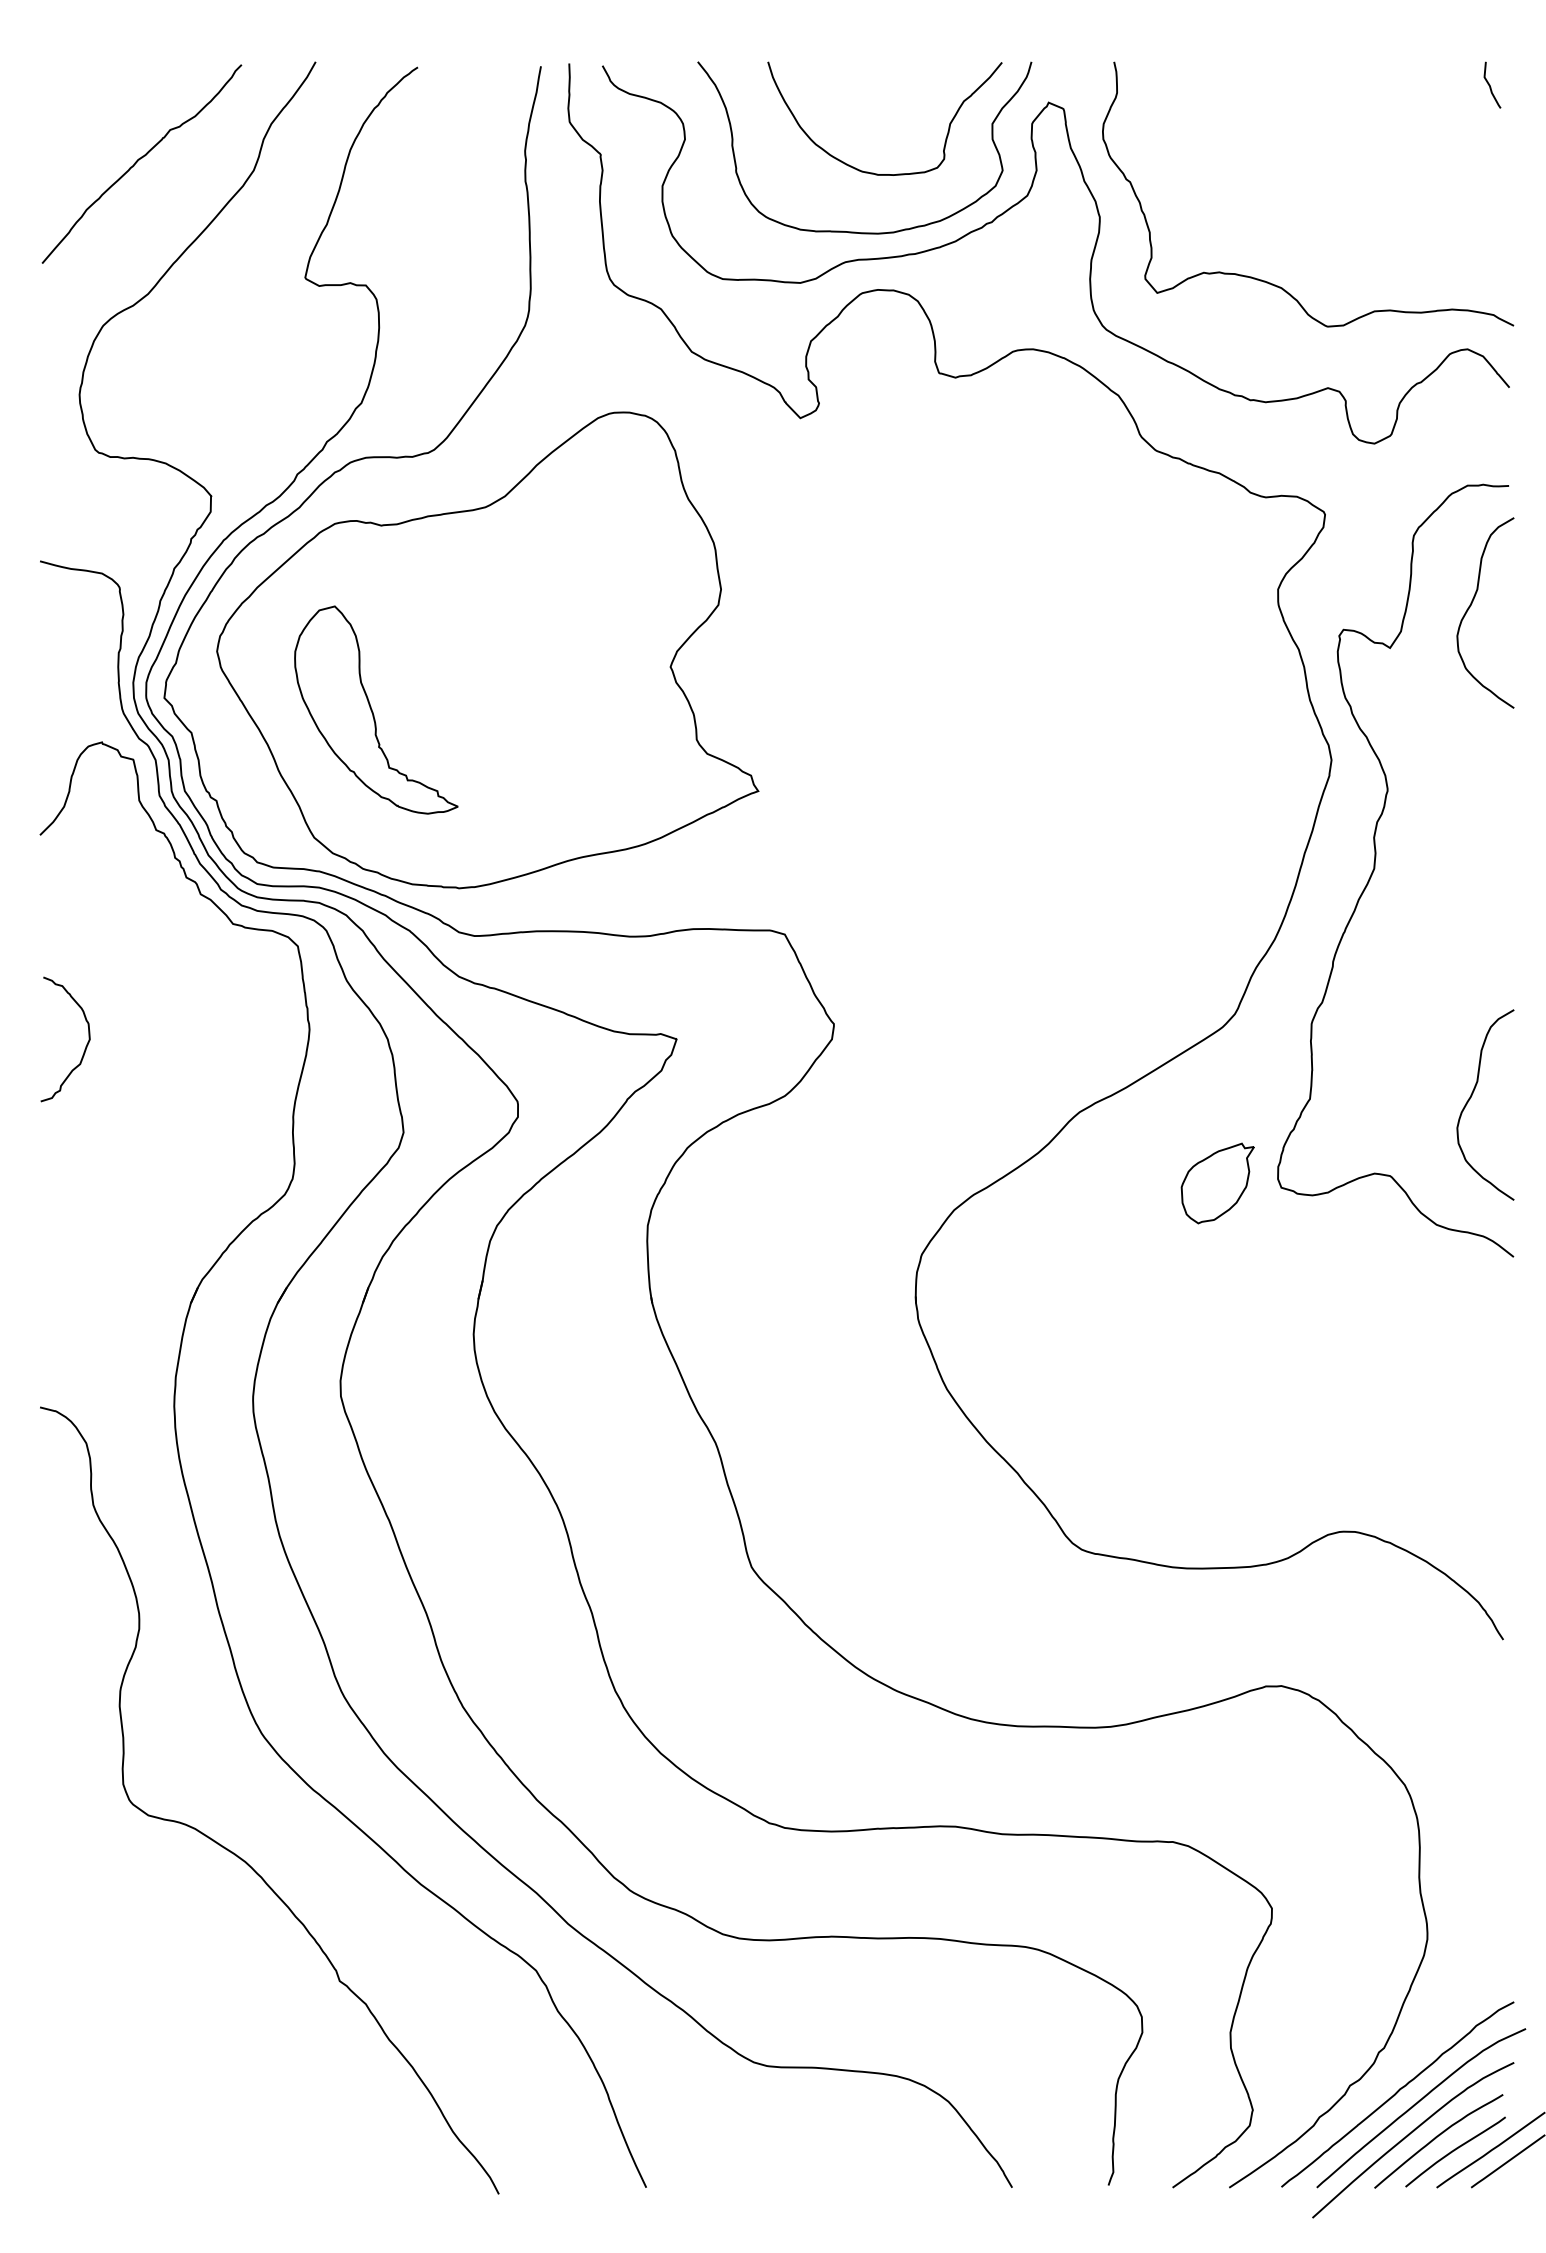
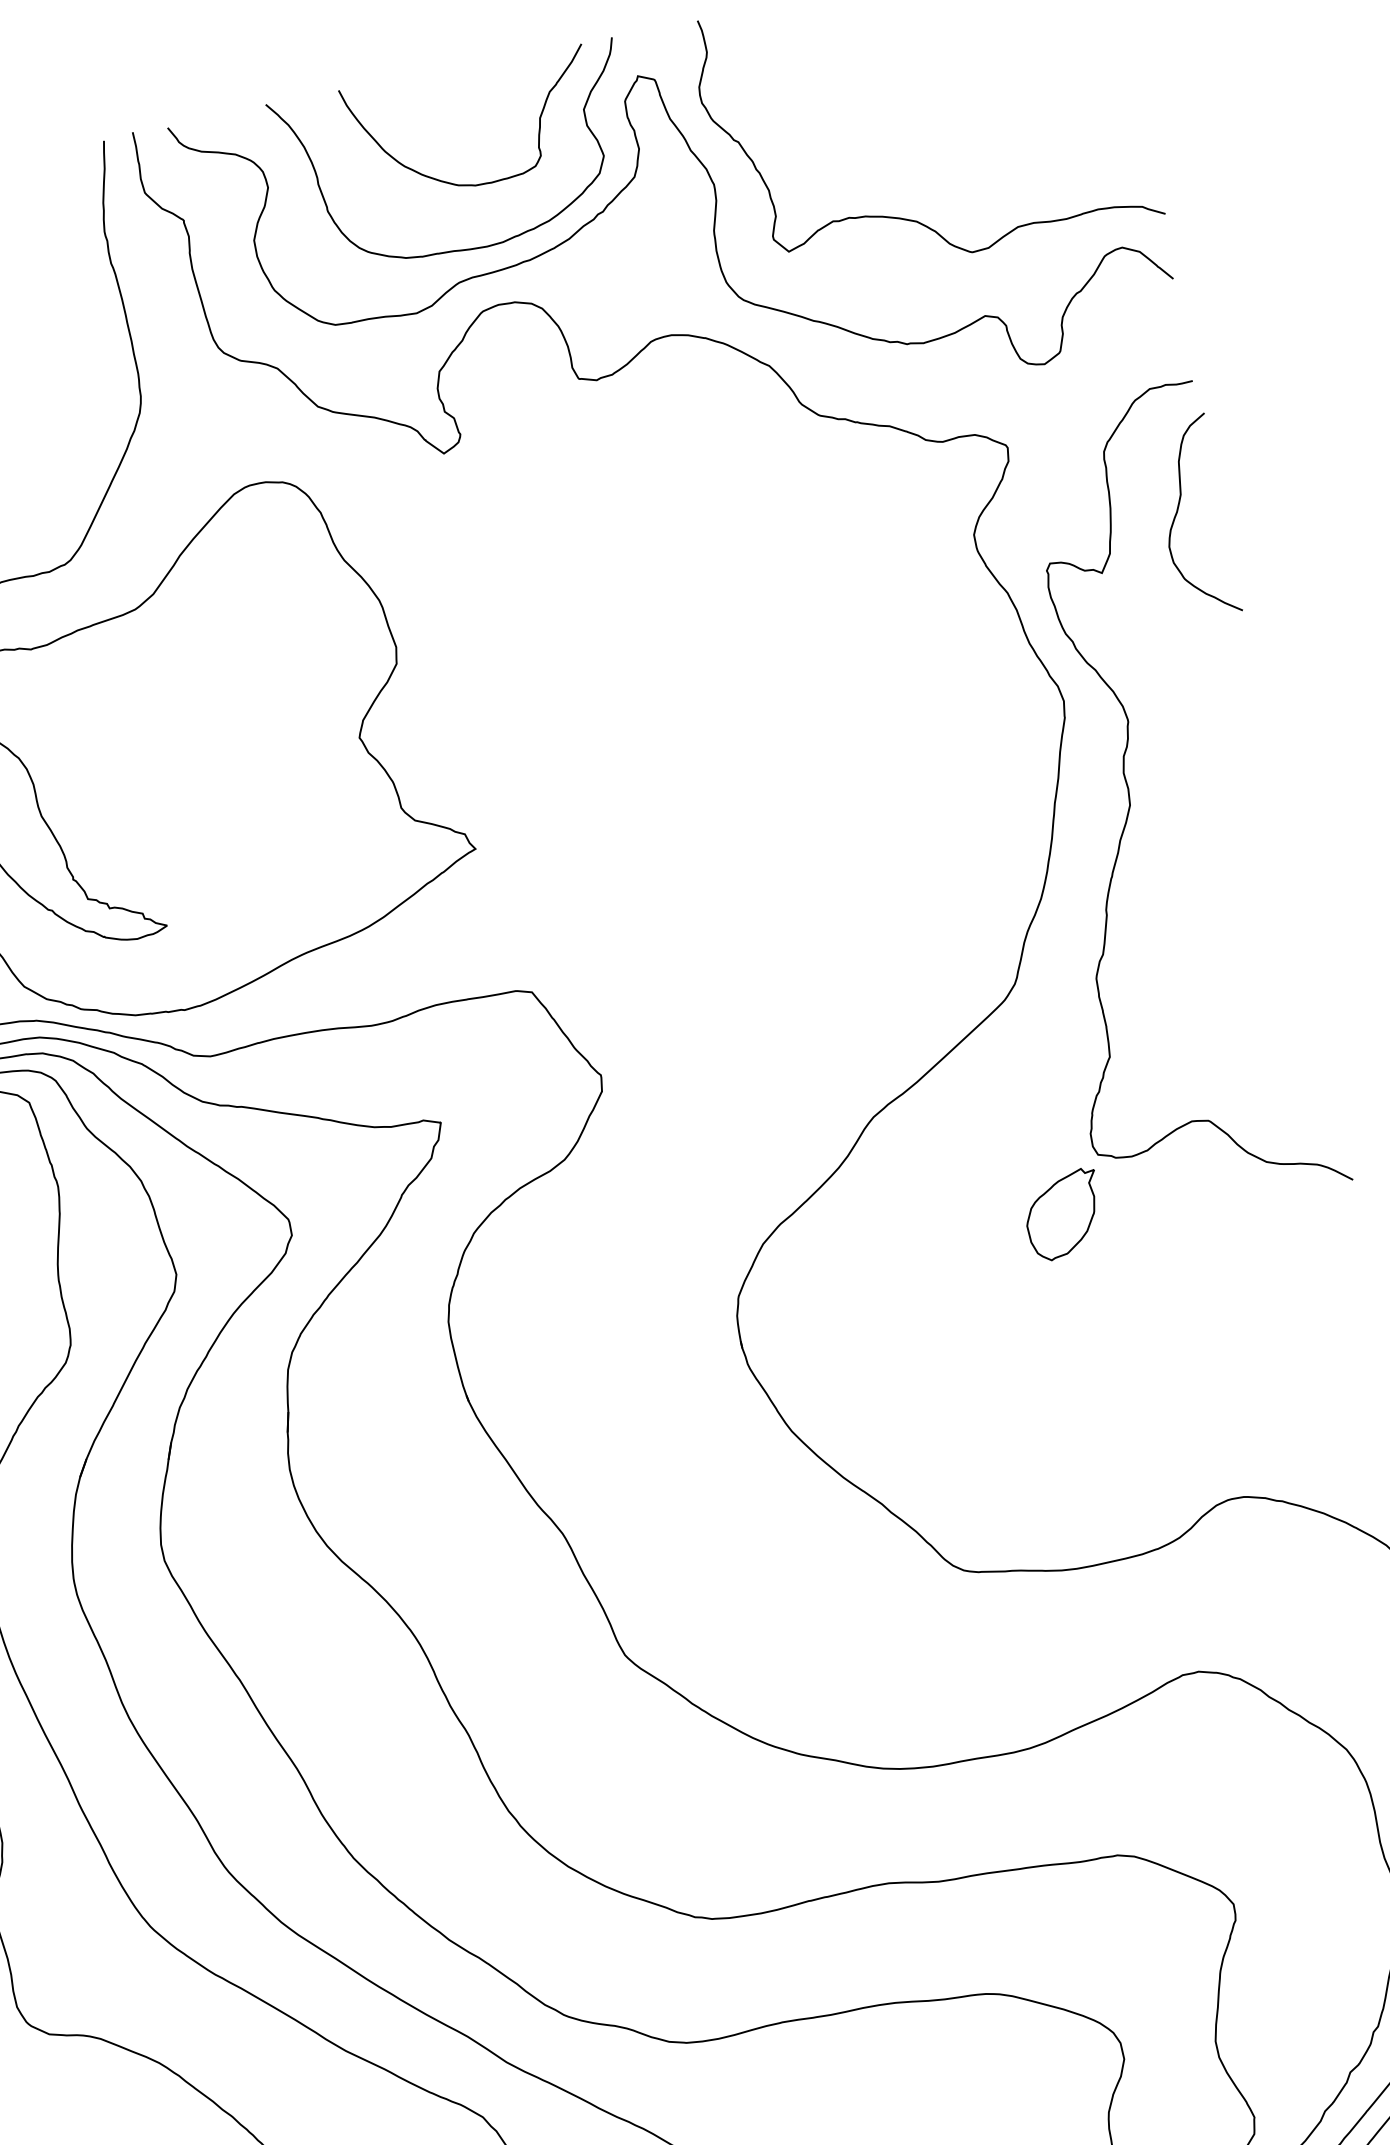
curve: (1471, 1097) -> (1277, 1022), removed
part: (1217, 1183) -> (1063, 1215), moved

